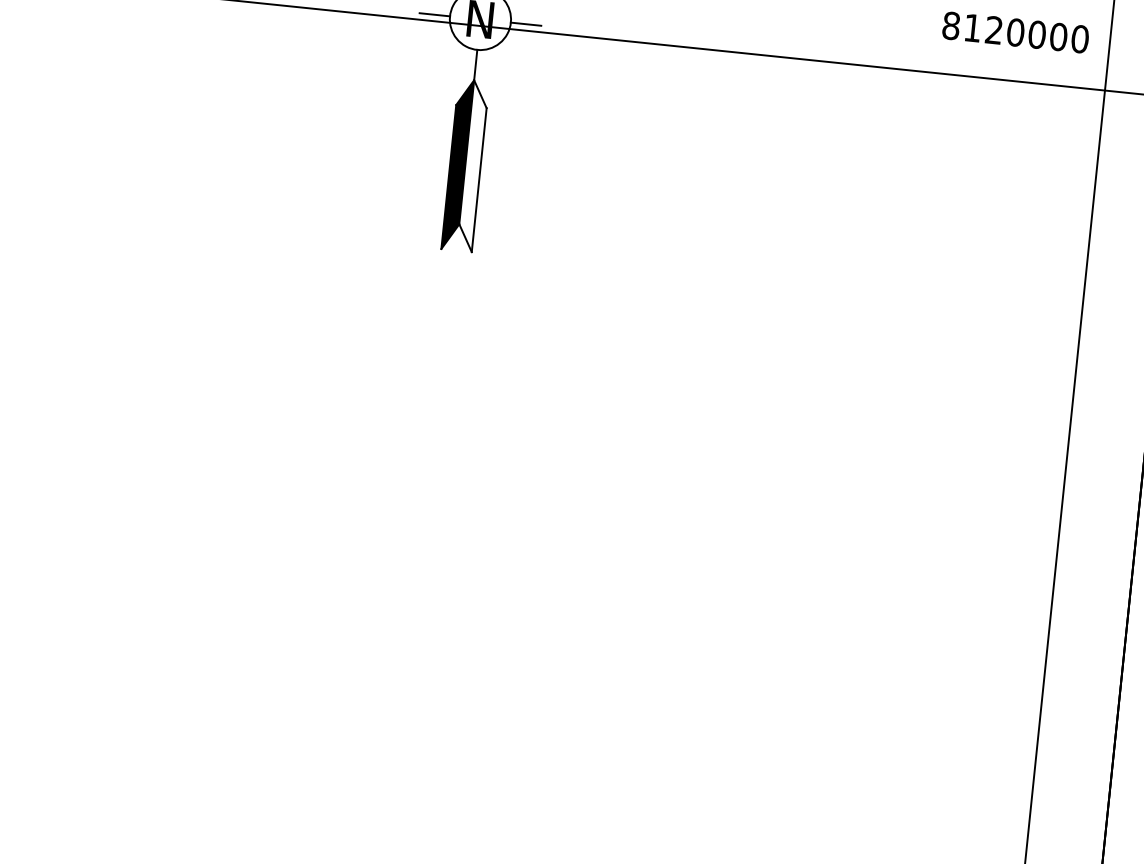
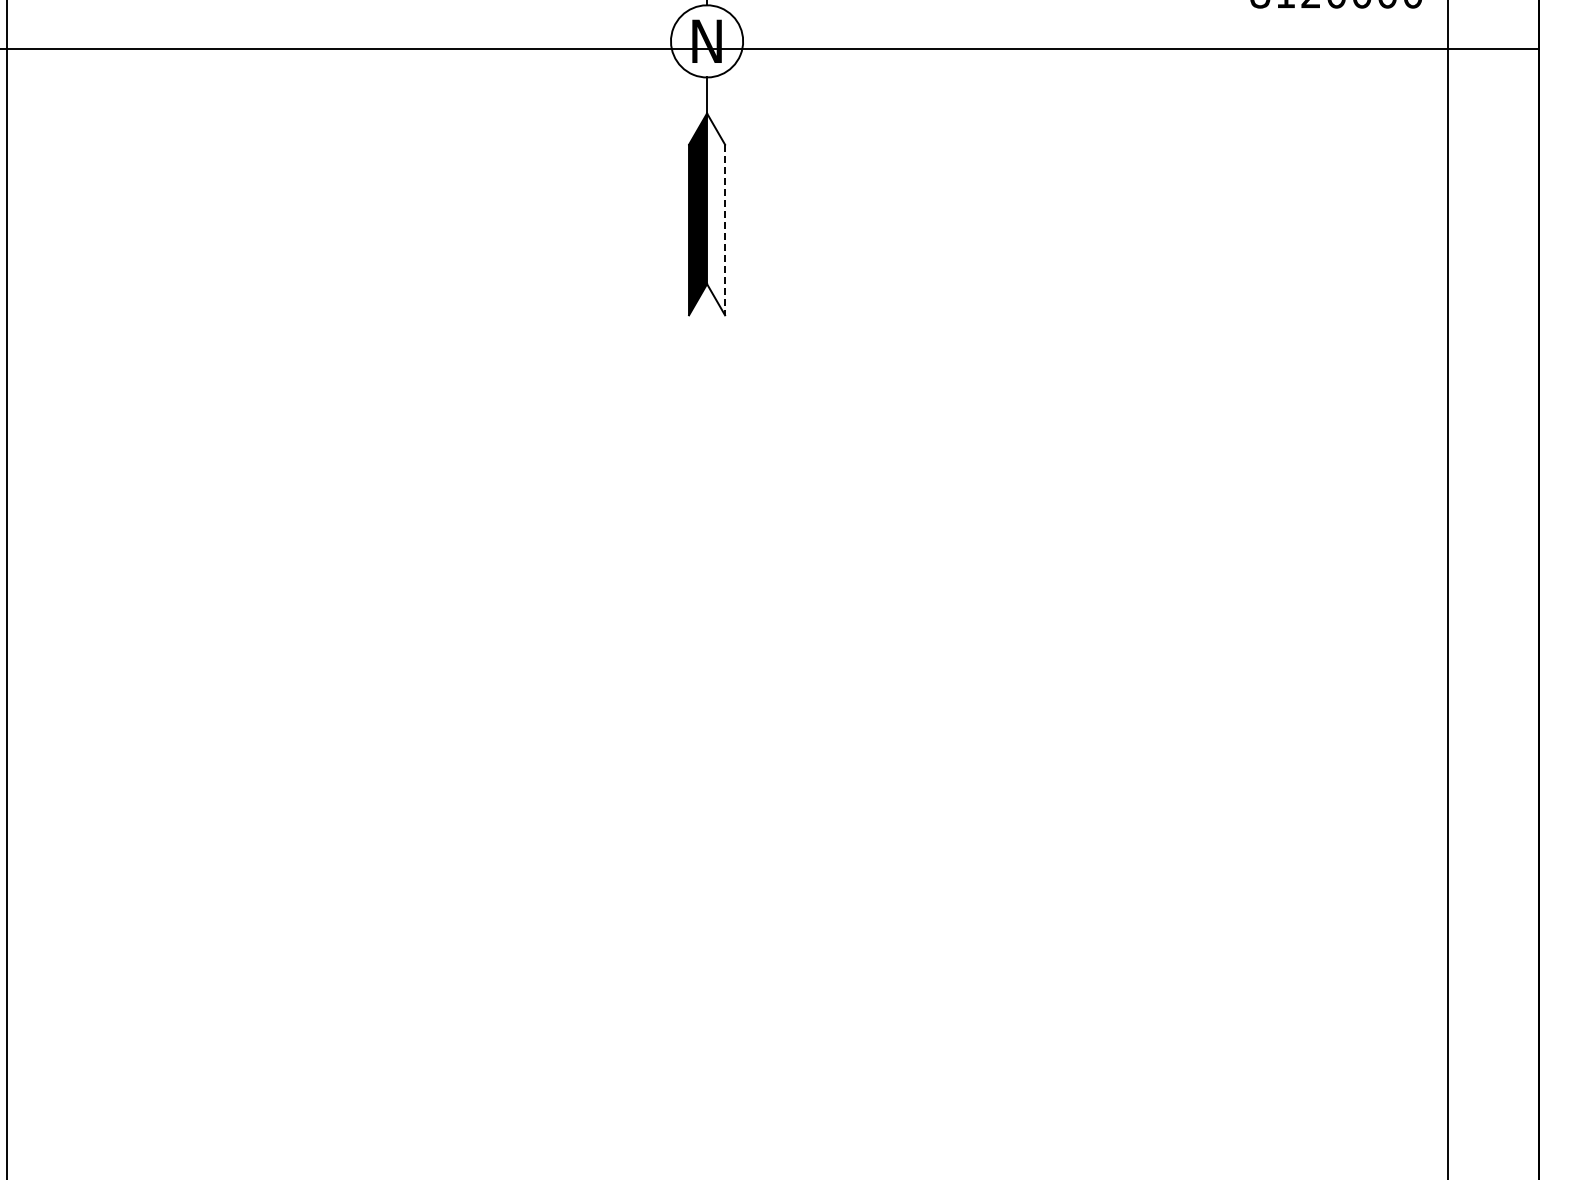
line: (434, 14) -> (652, 41), removed
line: (526, 24) -> (761, 41), removed
line: (479, 180) -> (725, 230), solid -> dashed

